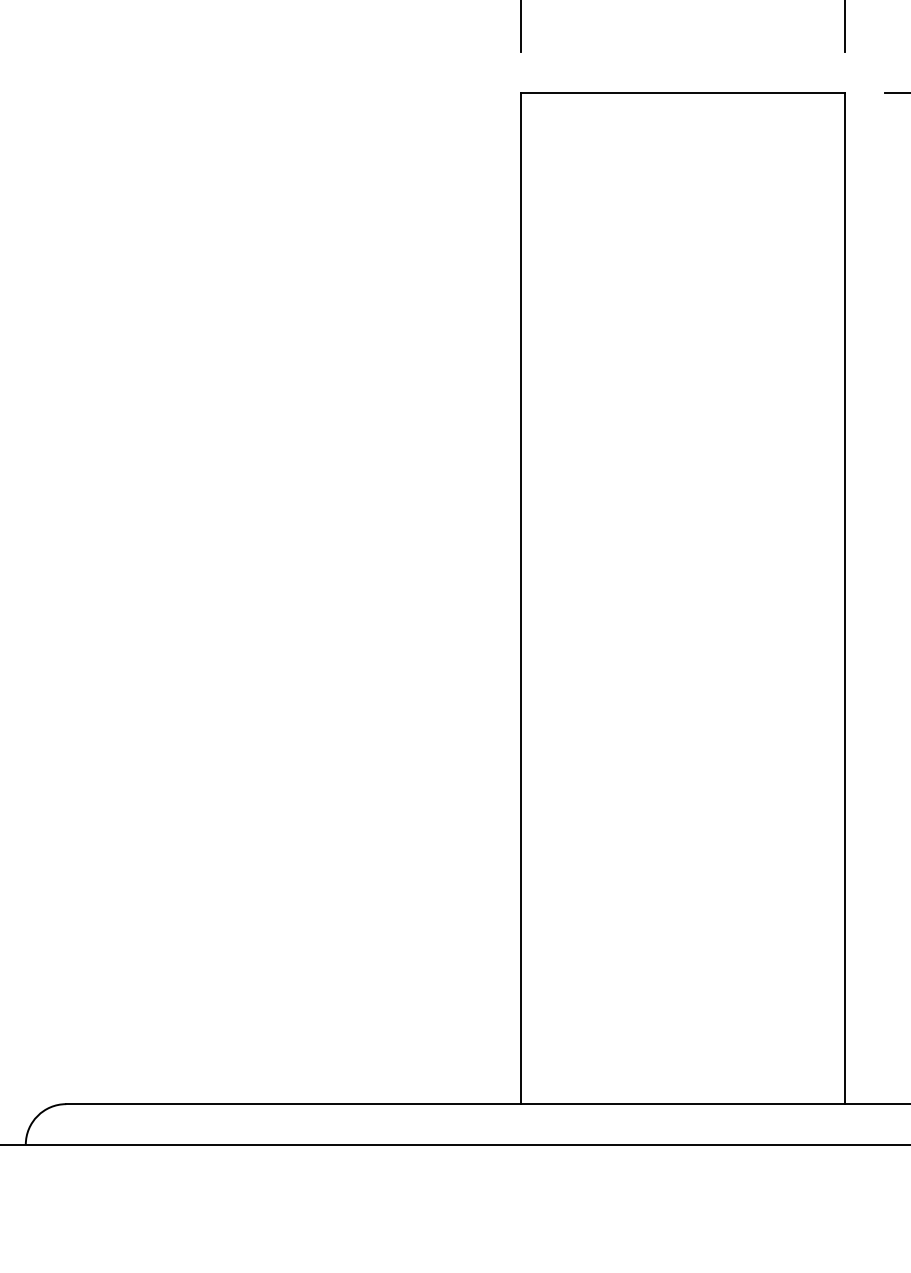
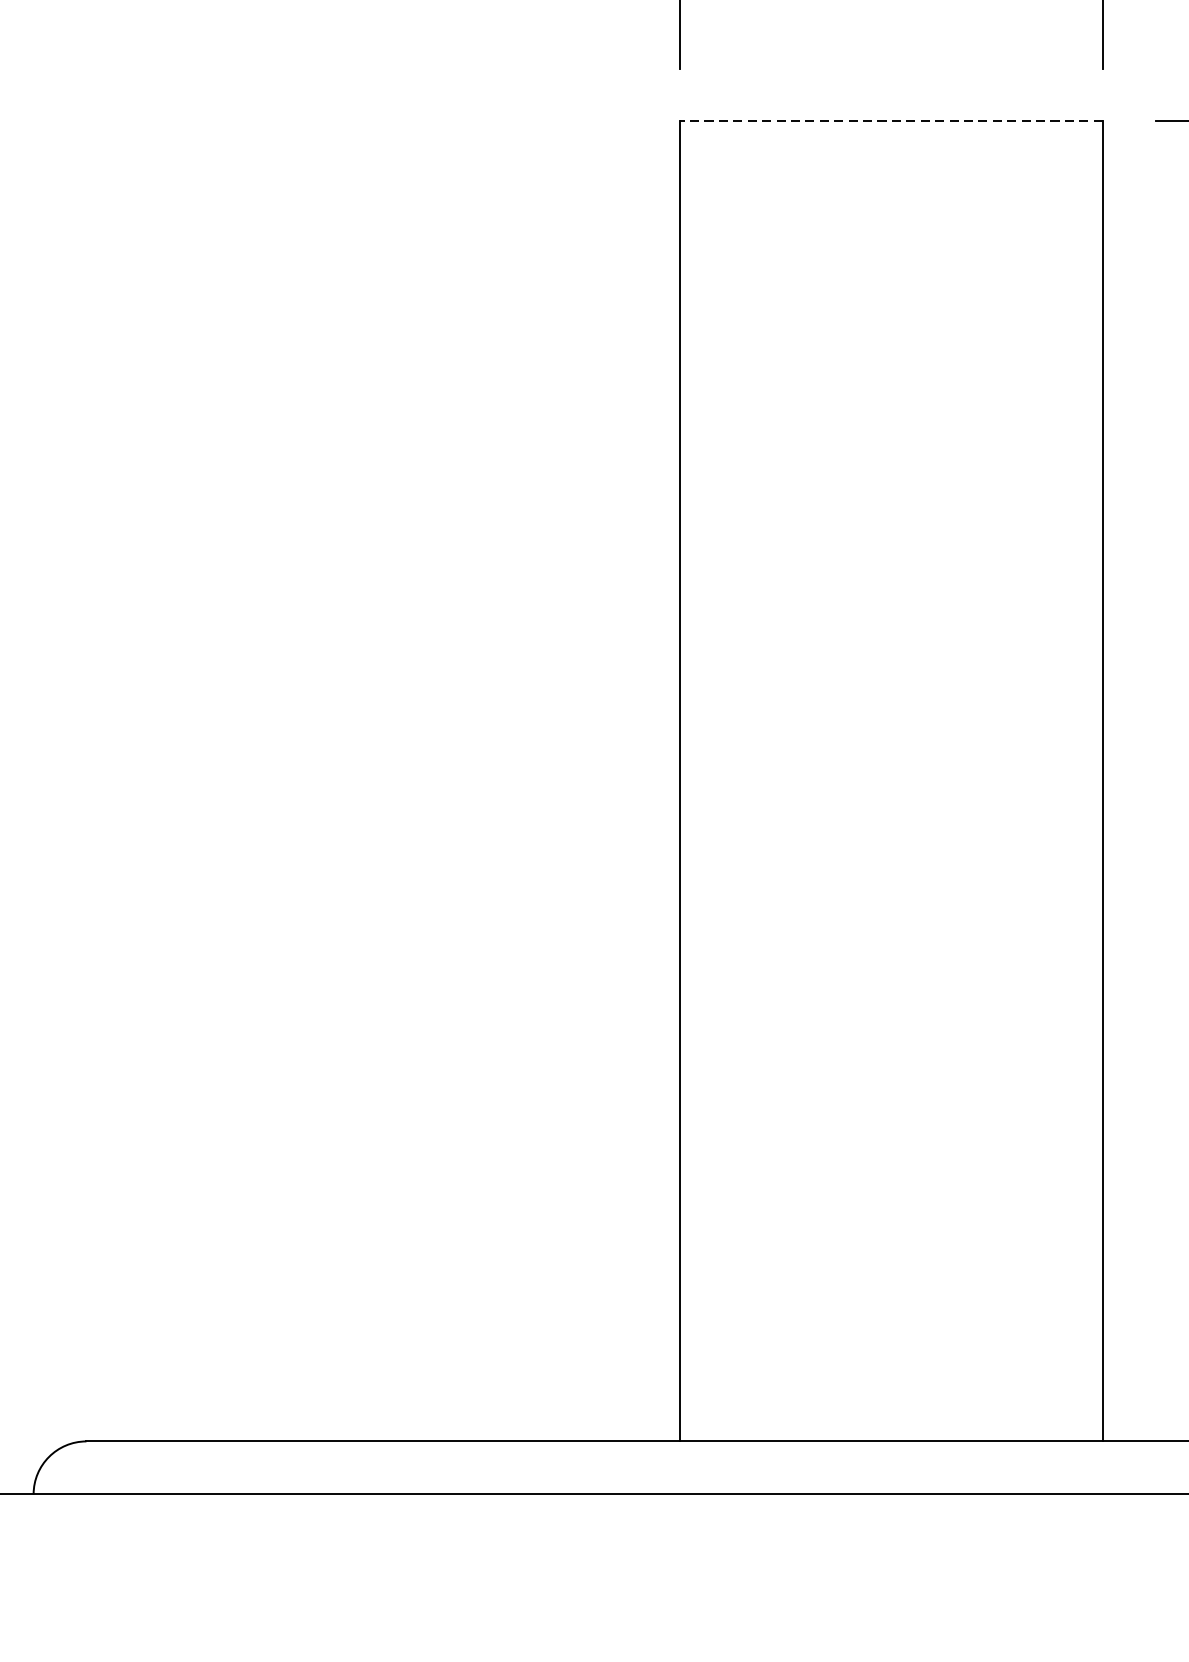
line: (683, 92) -> (892, 120), solid -> dashed

